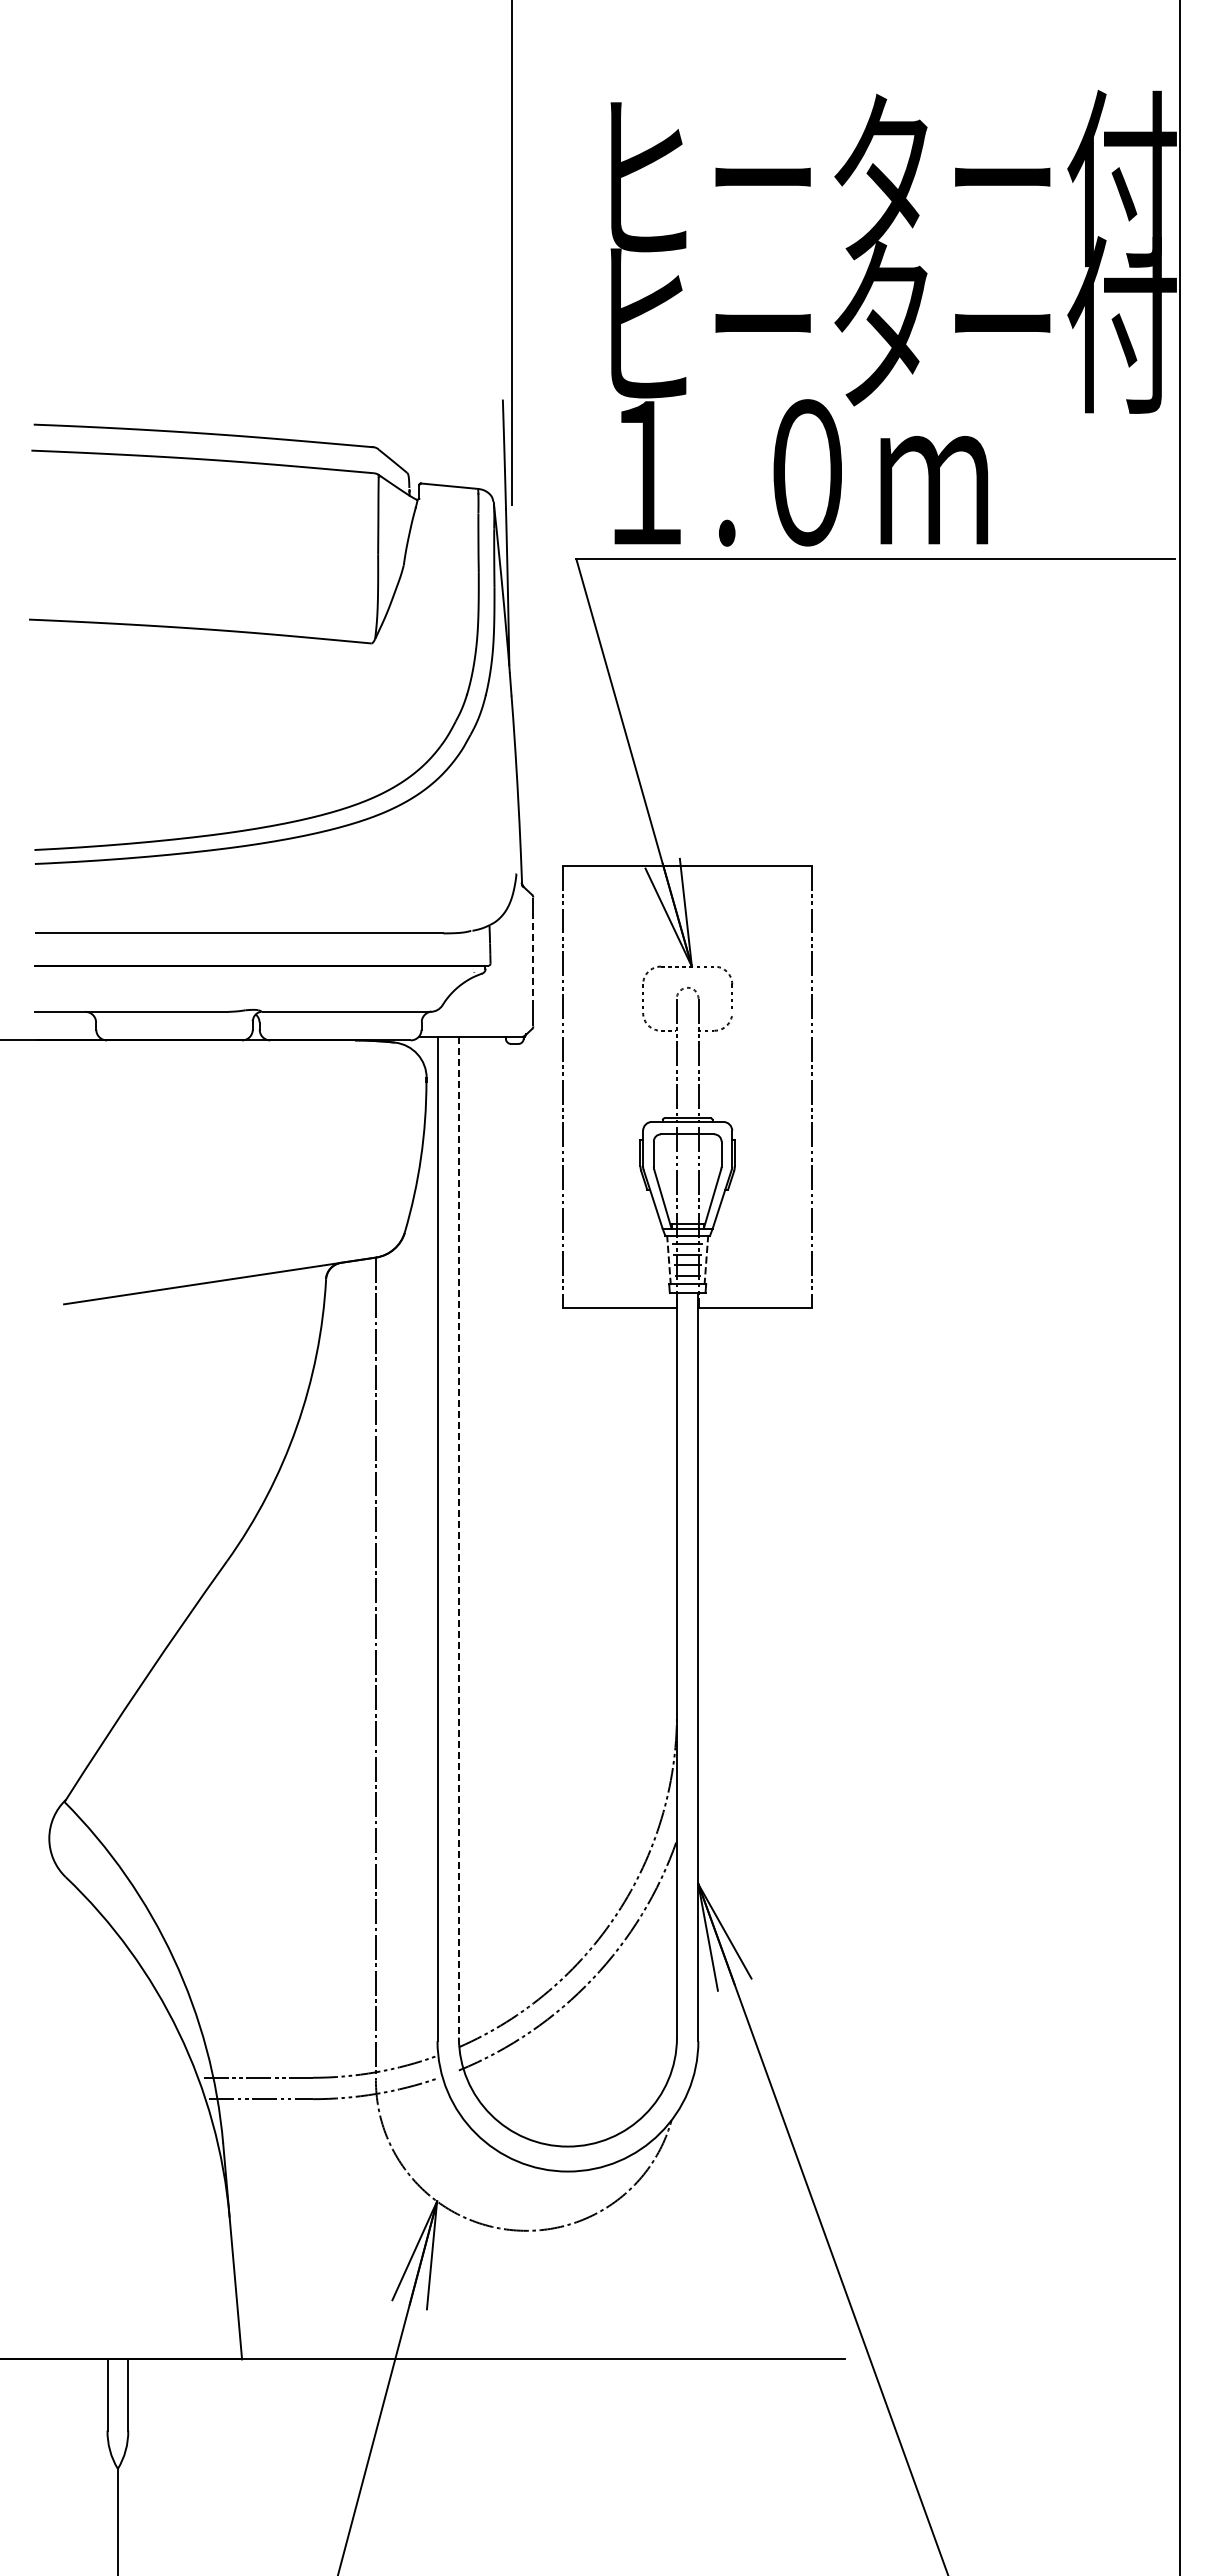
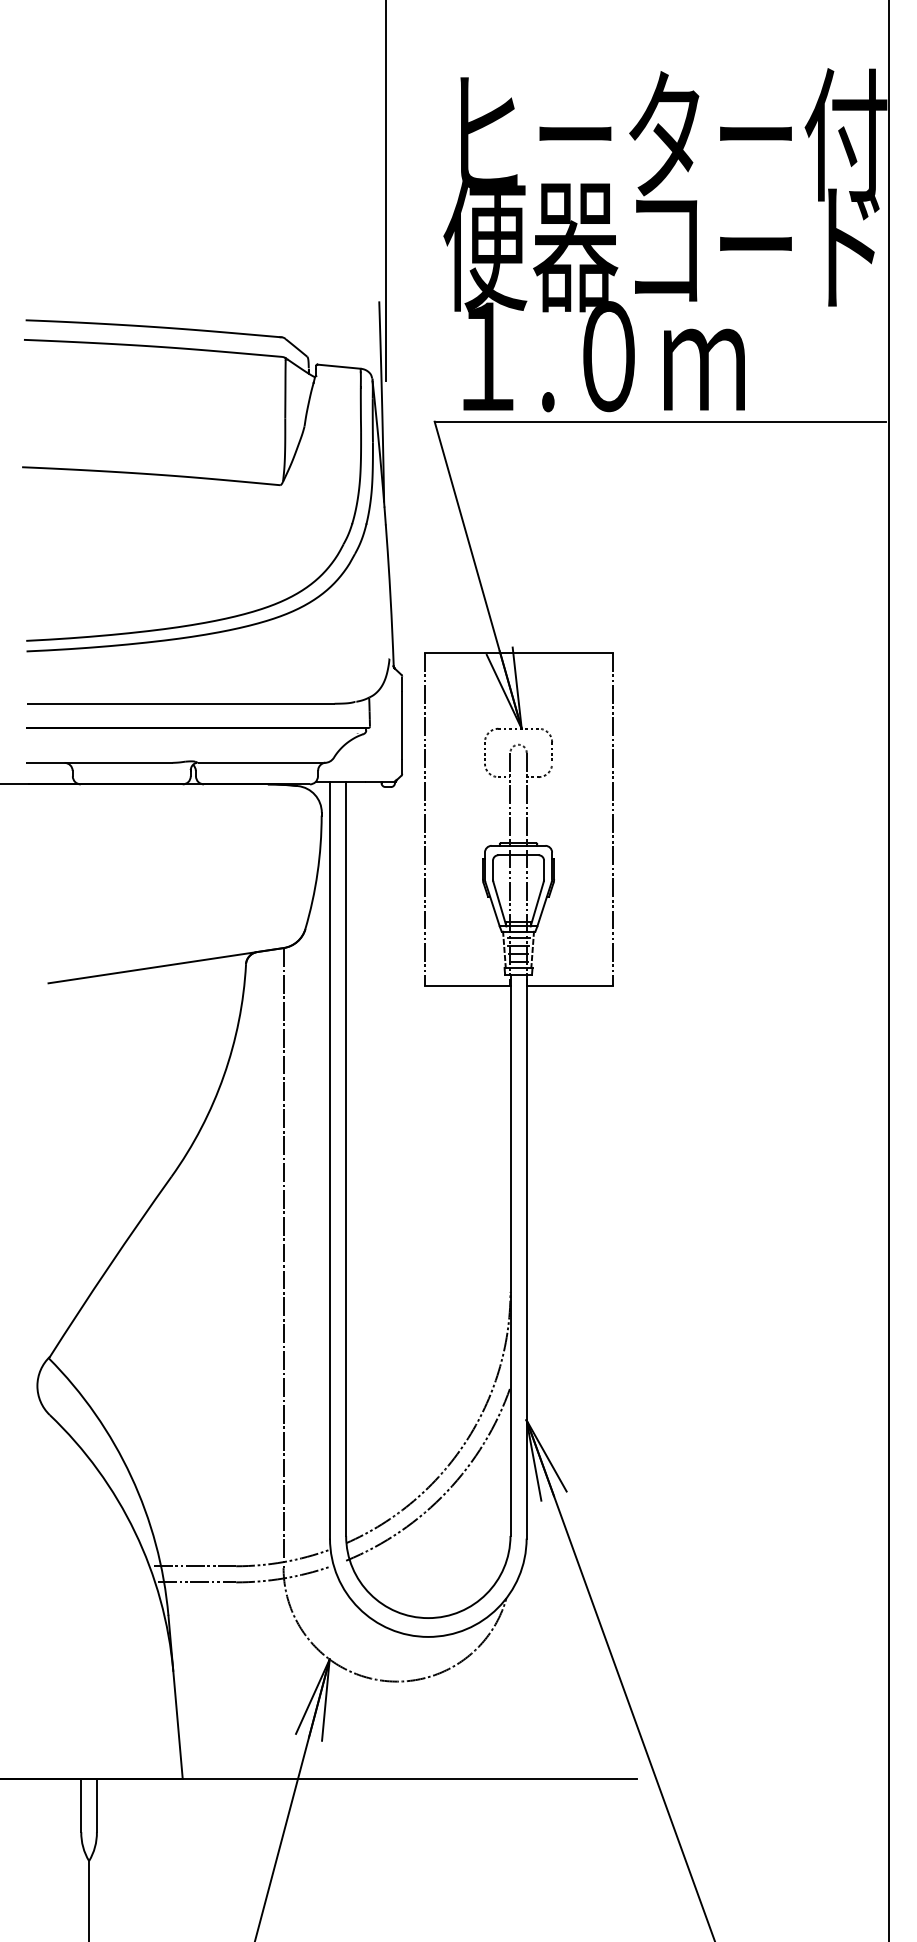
text: (882, 324) -> (665, 244), ヒーター付 -> 便器コード
line: (533, 961) -> (402, 724), dashed -> solid
line: (458, 1537) -> (345, 1159), dashed -> solid

